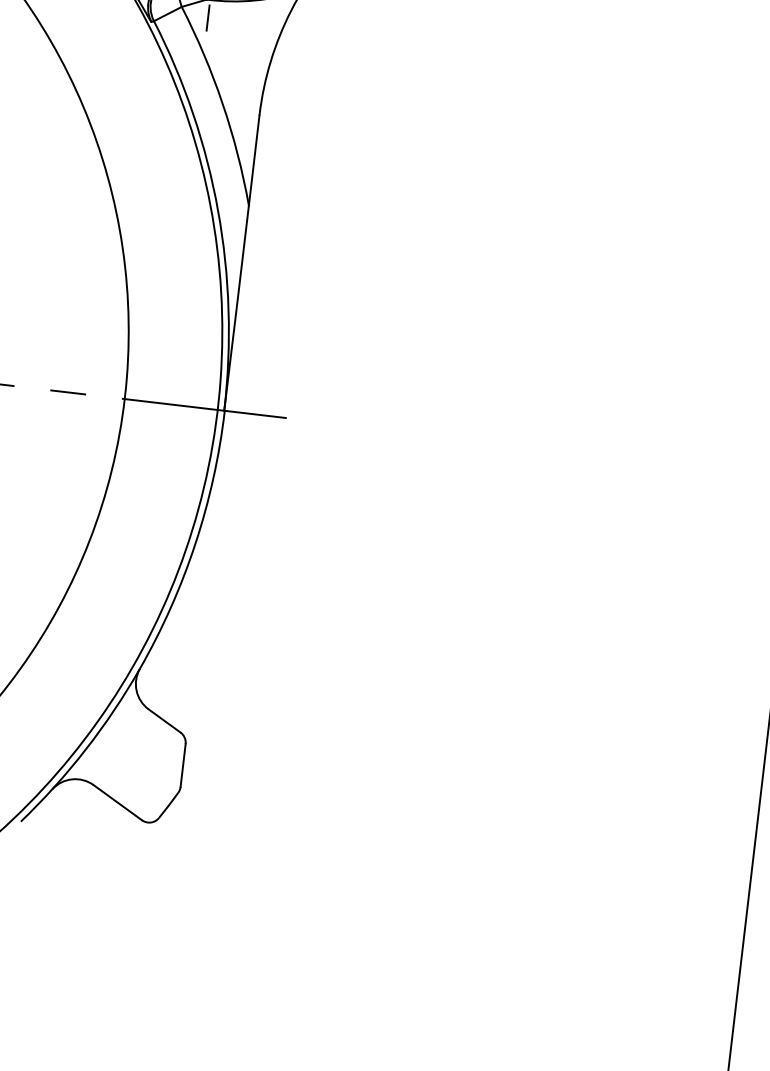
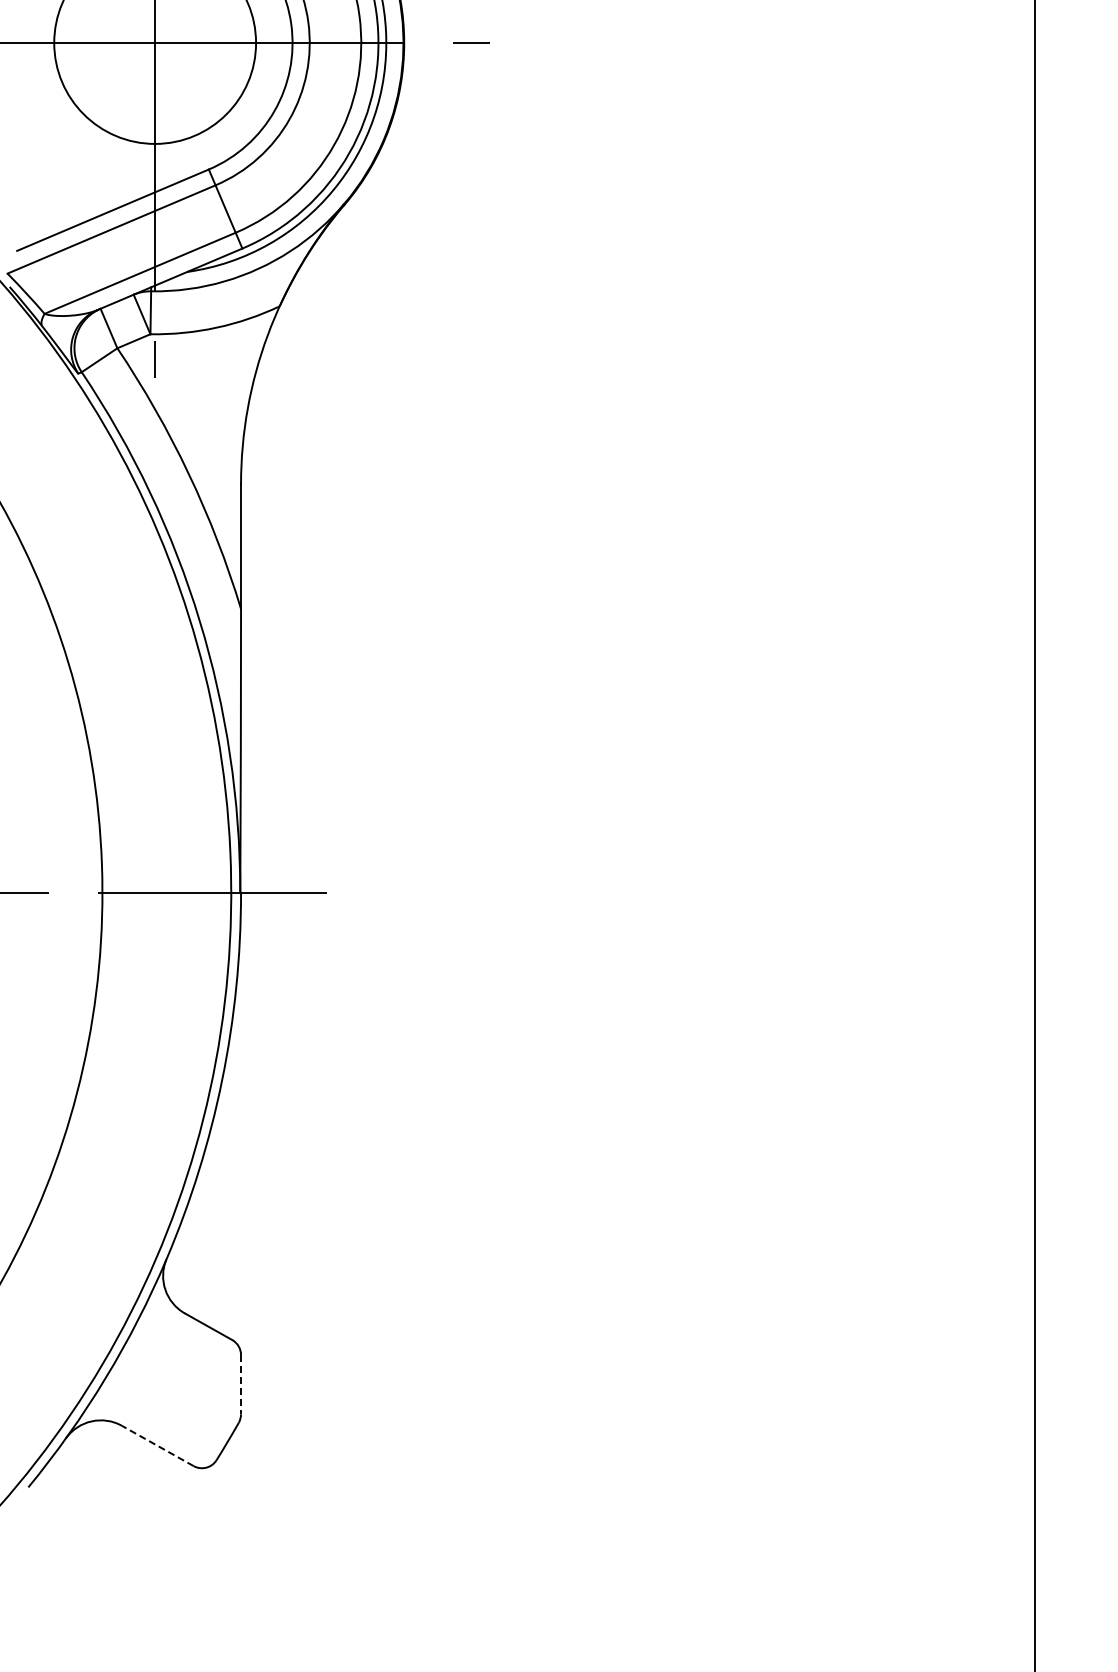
line: (183, 765) -> (241, 1384), solid -> dashed
line: (117, 802) -> (157, 1445), solid -> dashed

